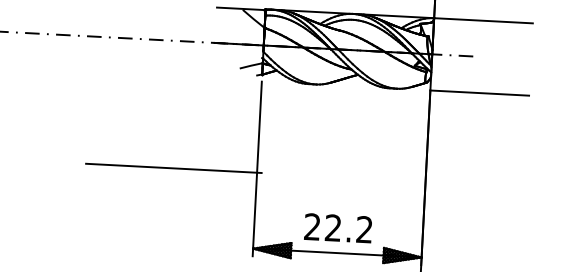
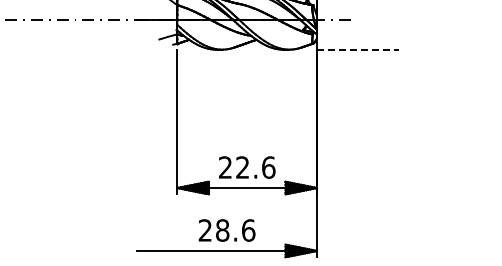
line: (479, 92) -> (357, 49), solid -> dashed
line: (173, 168) -> (108, 125), removed
text: (364, 229) -> (268, 167), 22.2 -> 22.6

